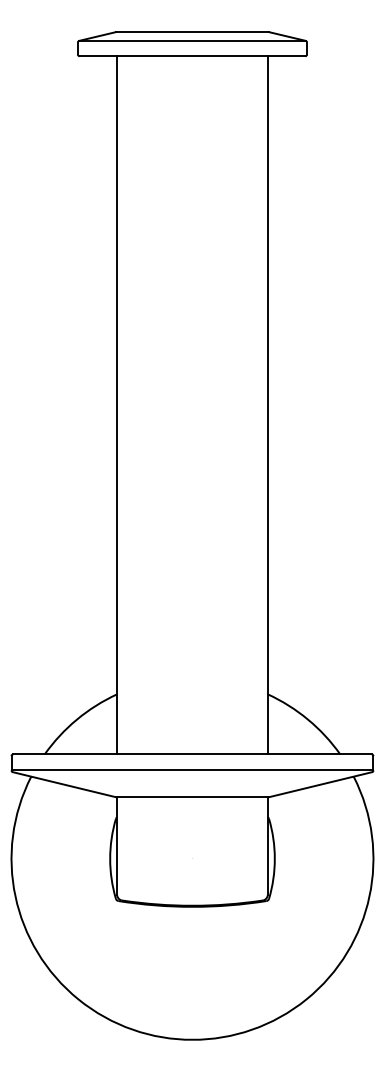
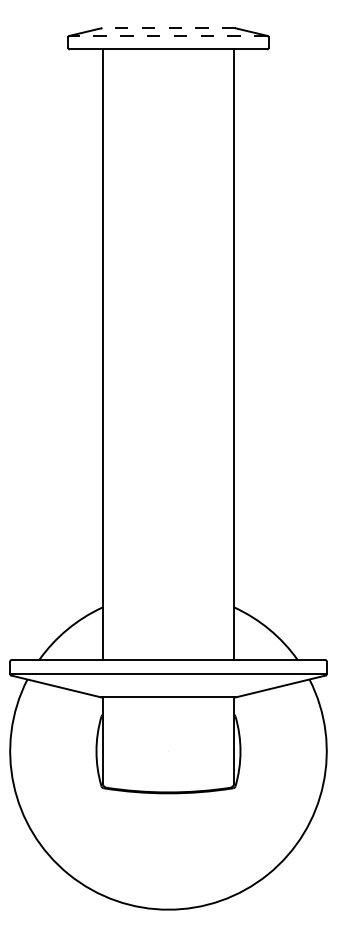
line: (192, 32) -> (168, 28), solid -> dashed
line: (192, 40) -> (168, 35), solid -> dashed

